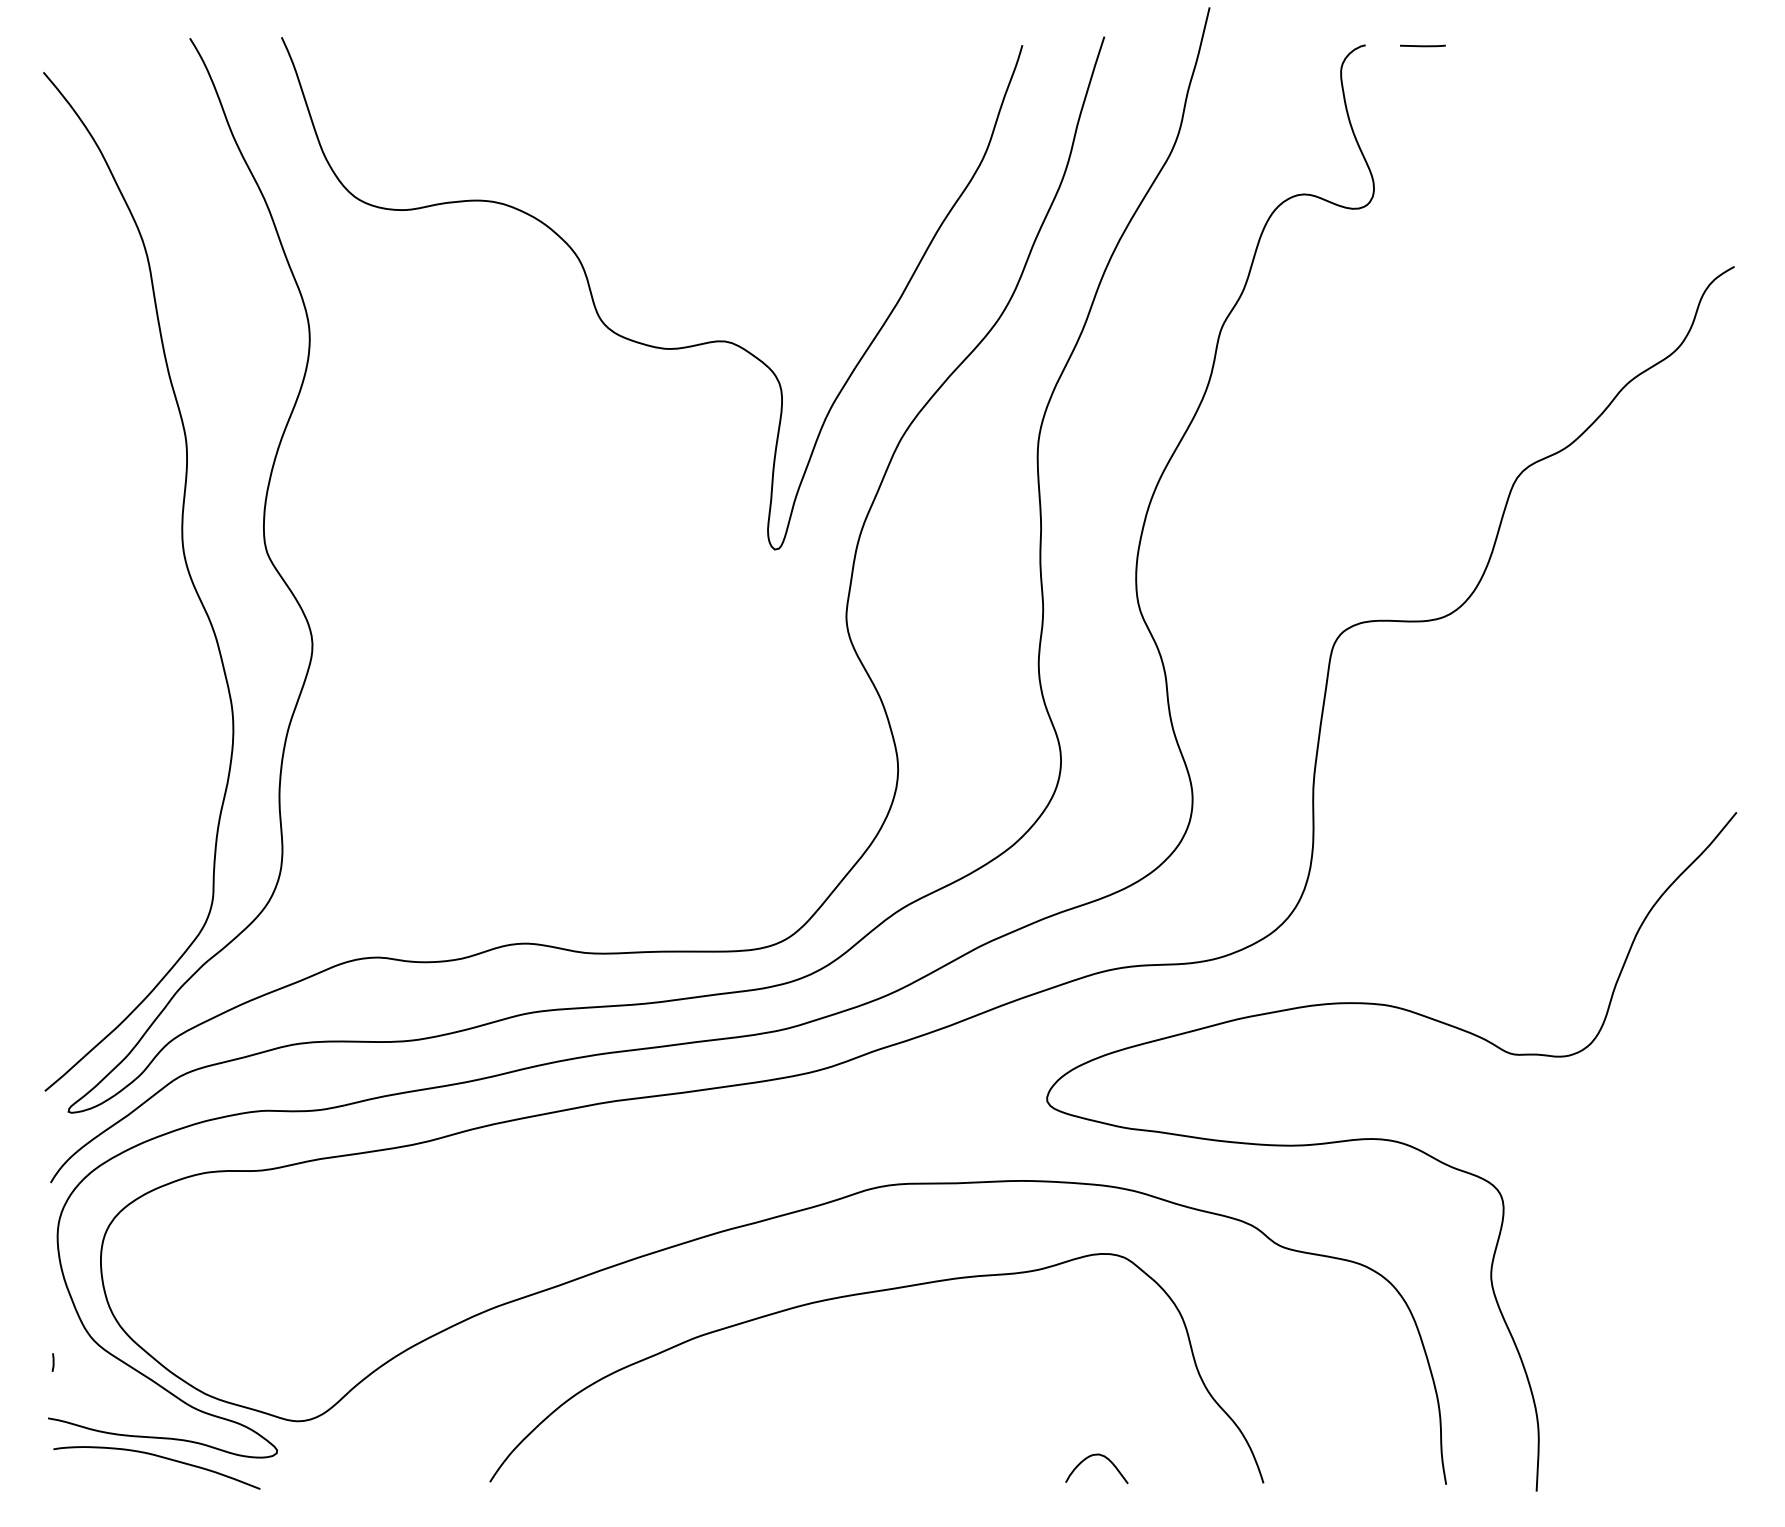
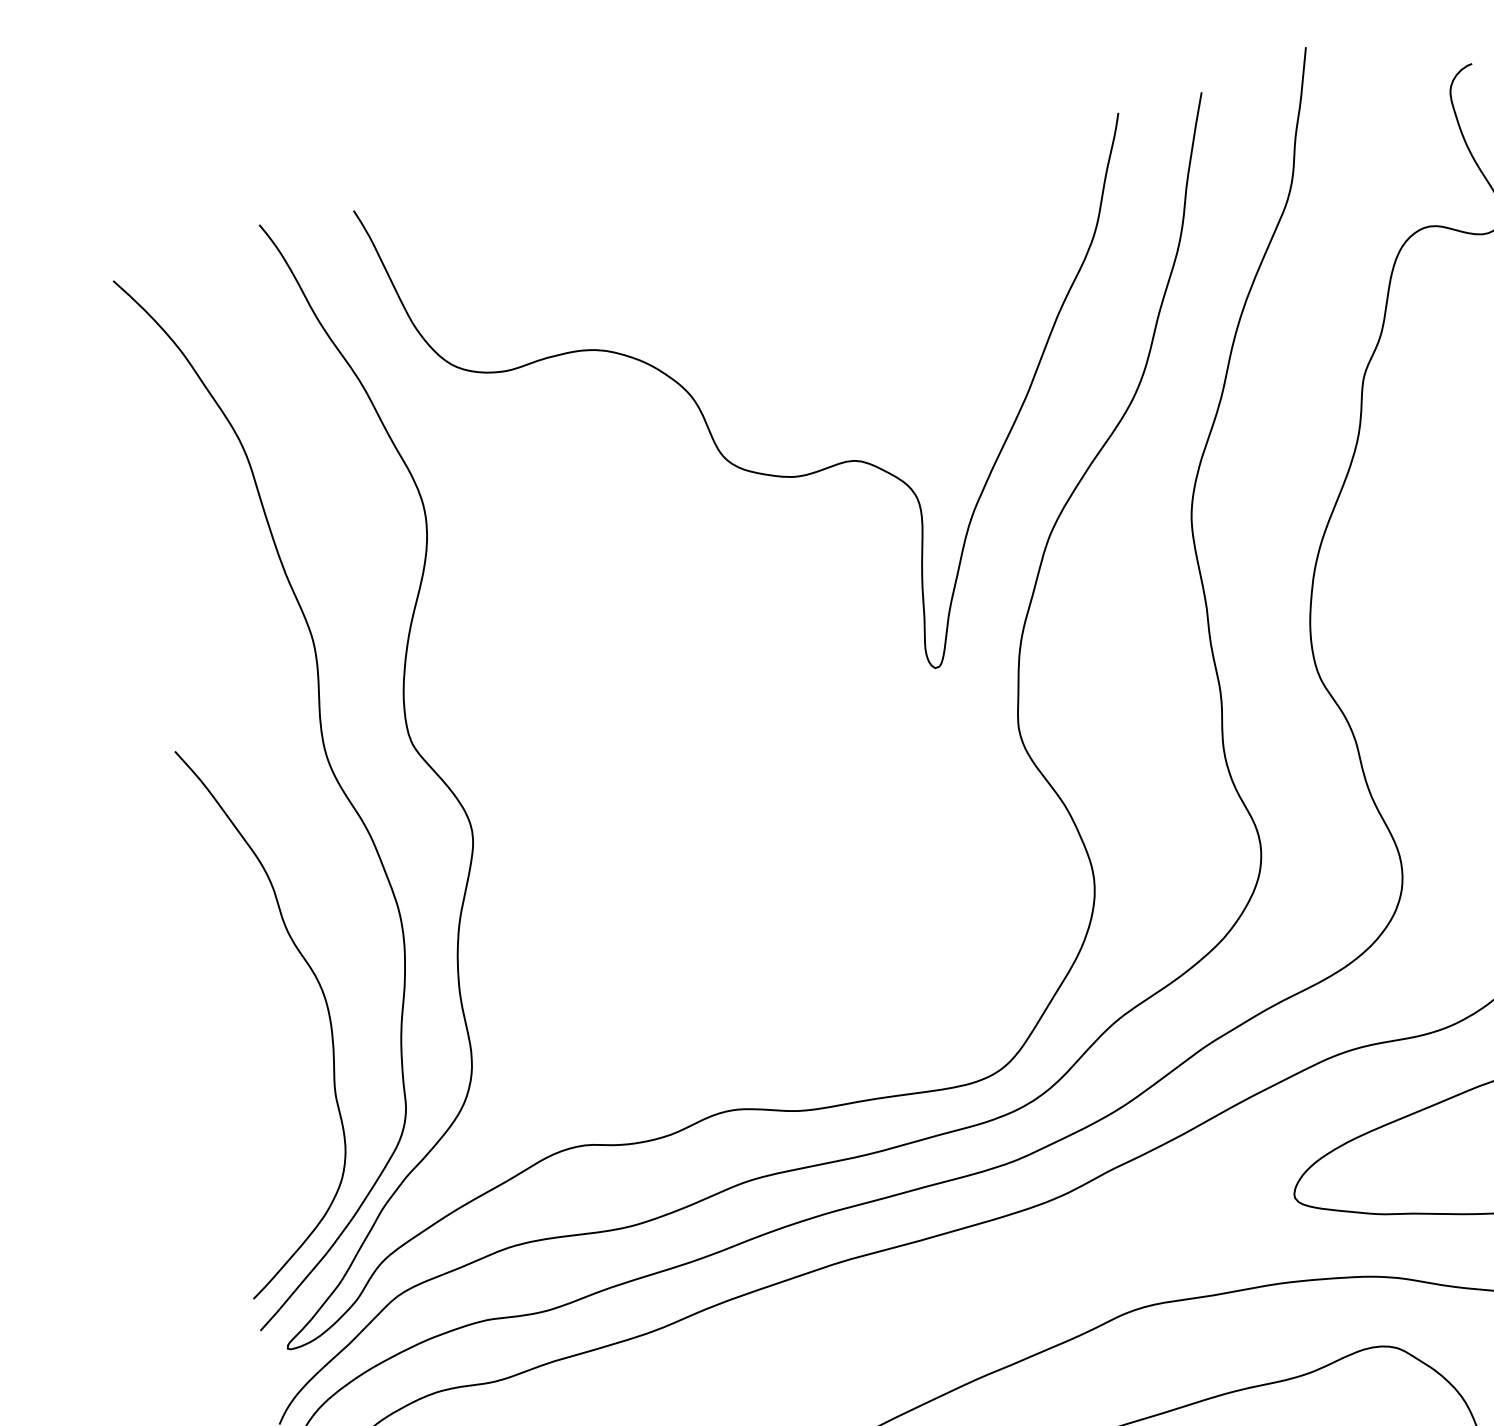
curve: (149, 785) -> (324, 1000), added

